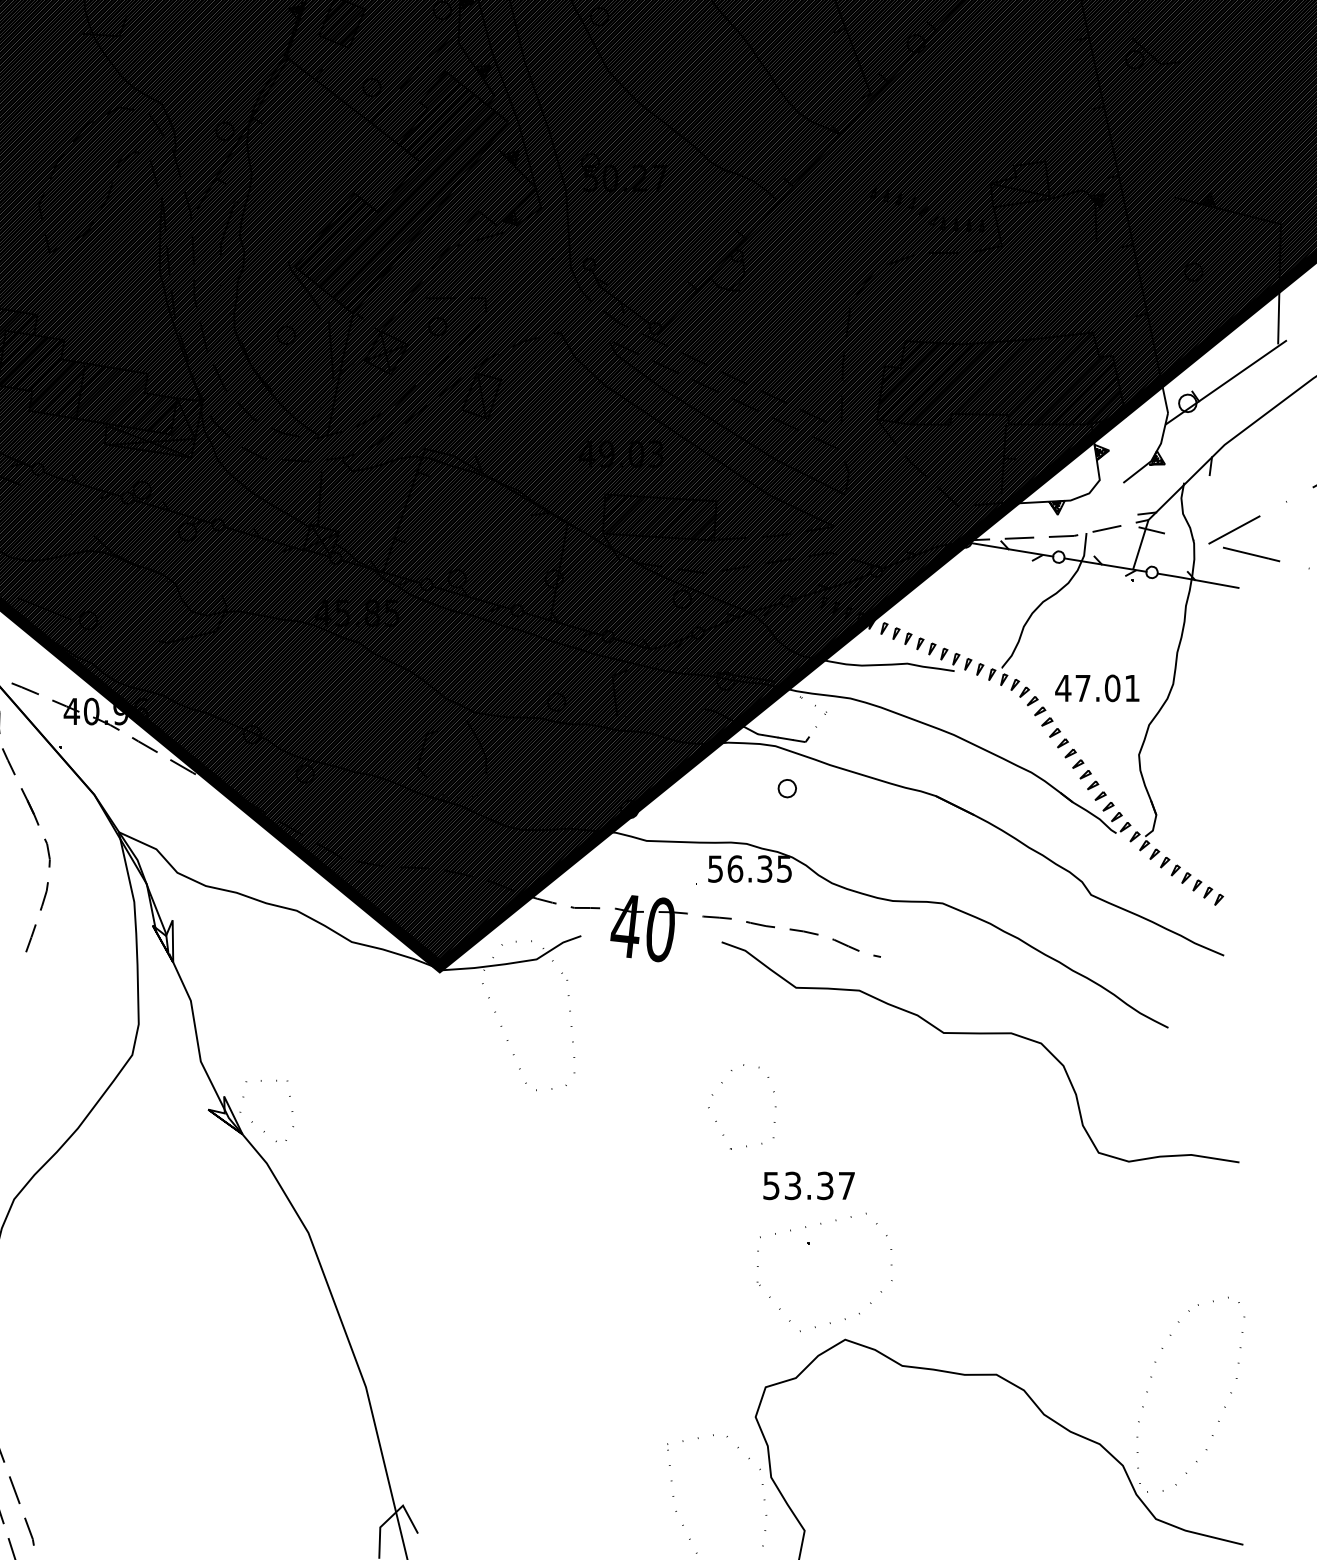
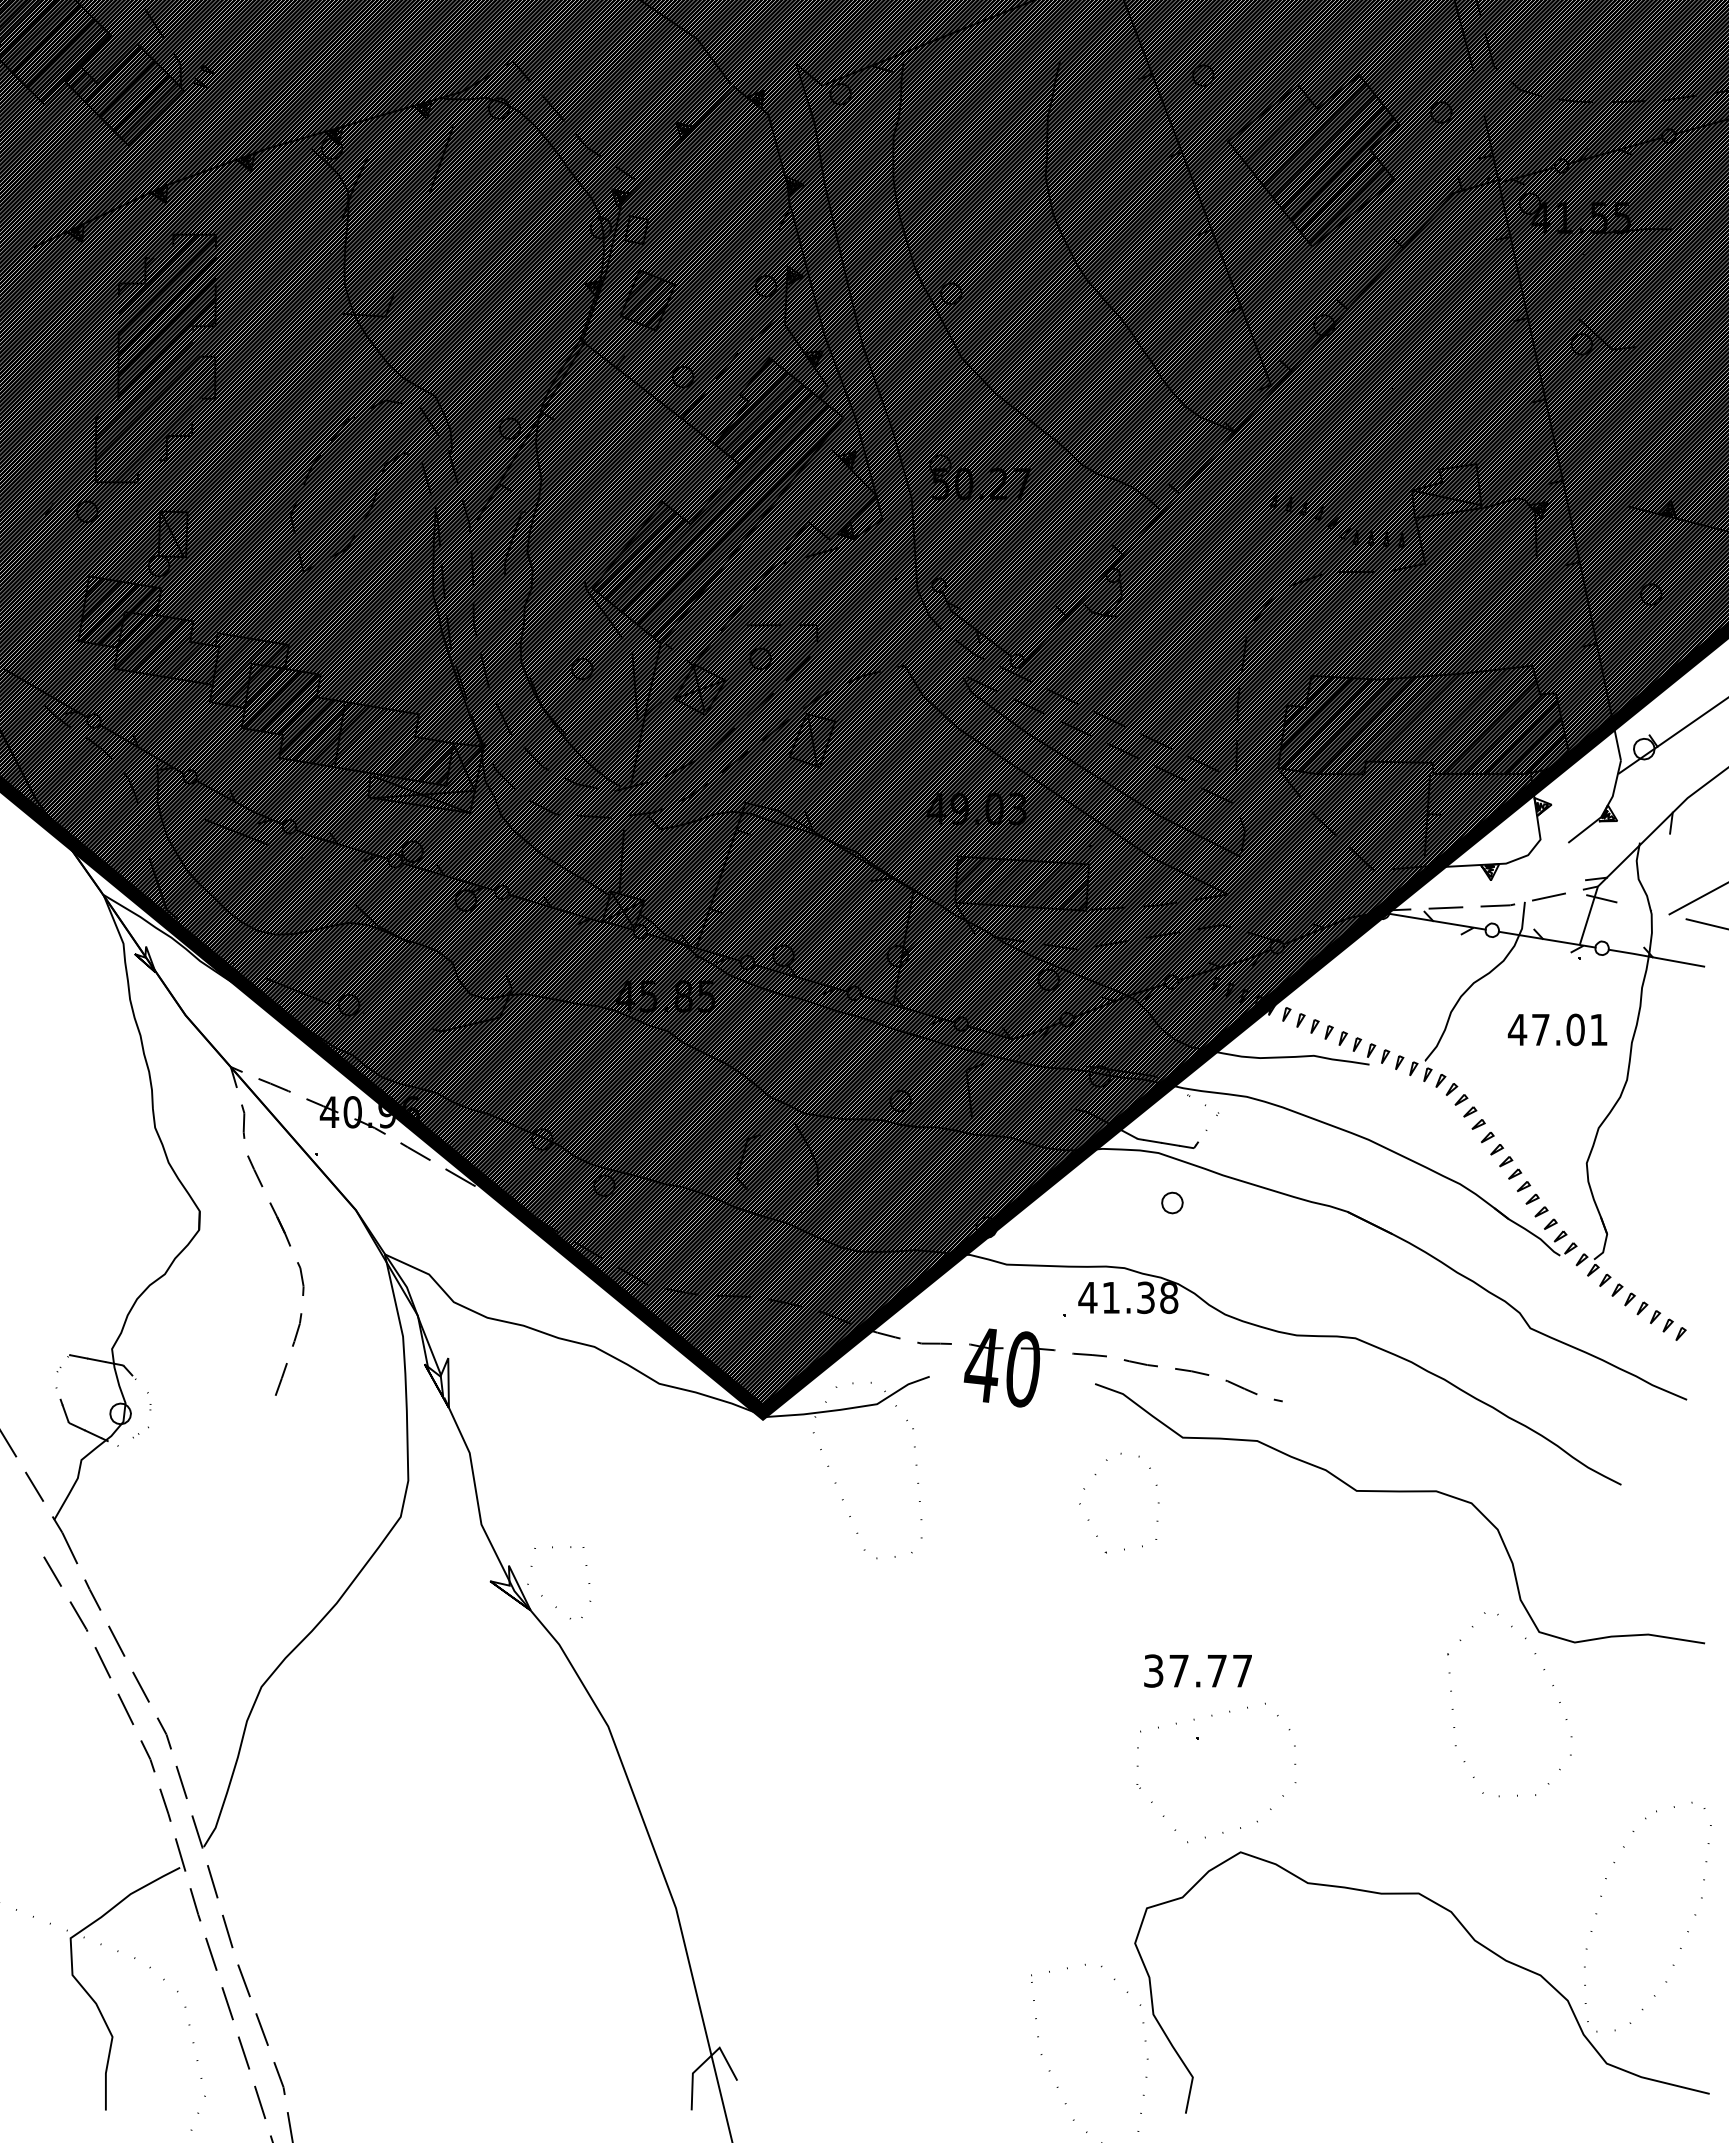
text: (1097, 688) -> (1557, 1029), moved
text: (750, 868) -> (1128, 1297), 56.35 -> 41.38
part: (716, 1120) -> (1089, 1519), moved
text: (798, 1185) -> (1185, 1670), 53.37 -> 37.77
part: (1109, 1199) -> (1552, 1686), added

